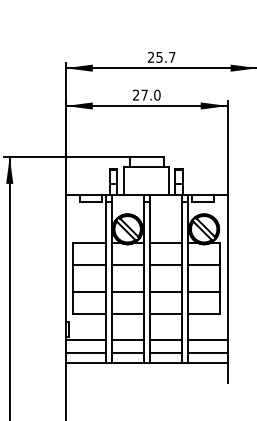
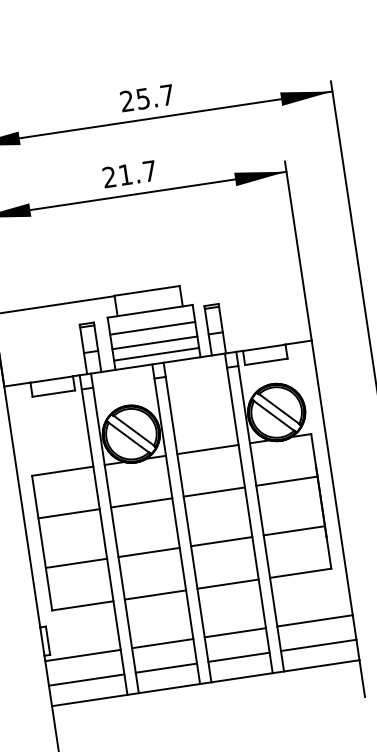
text: (150, 94) -> (136, 171), 27.0 -> 21.7
line: (146, 176) -> (152, 328), added
line: (146, 184) -> (154, 343), added
line: (146, 190) -> (156, 355), added

